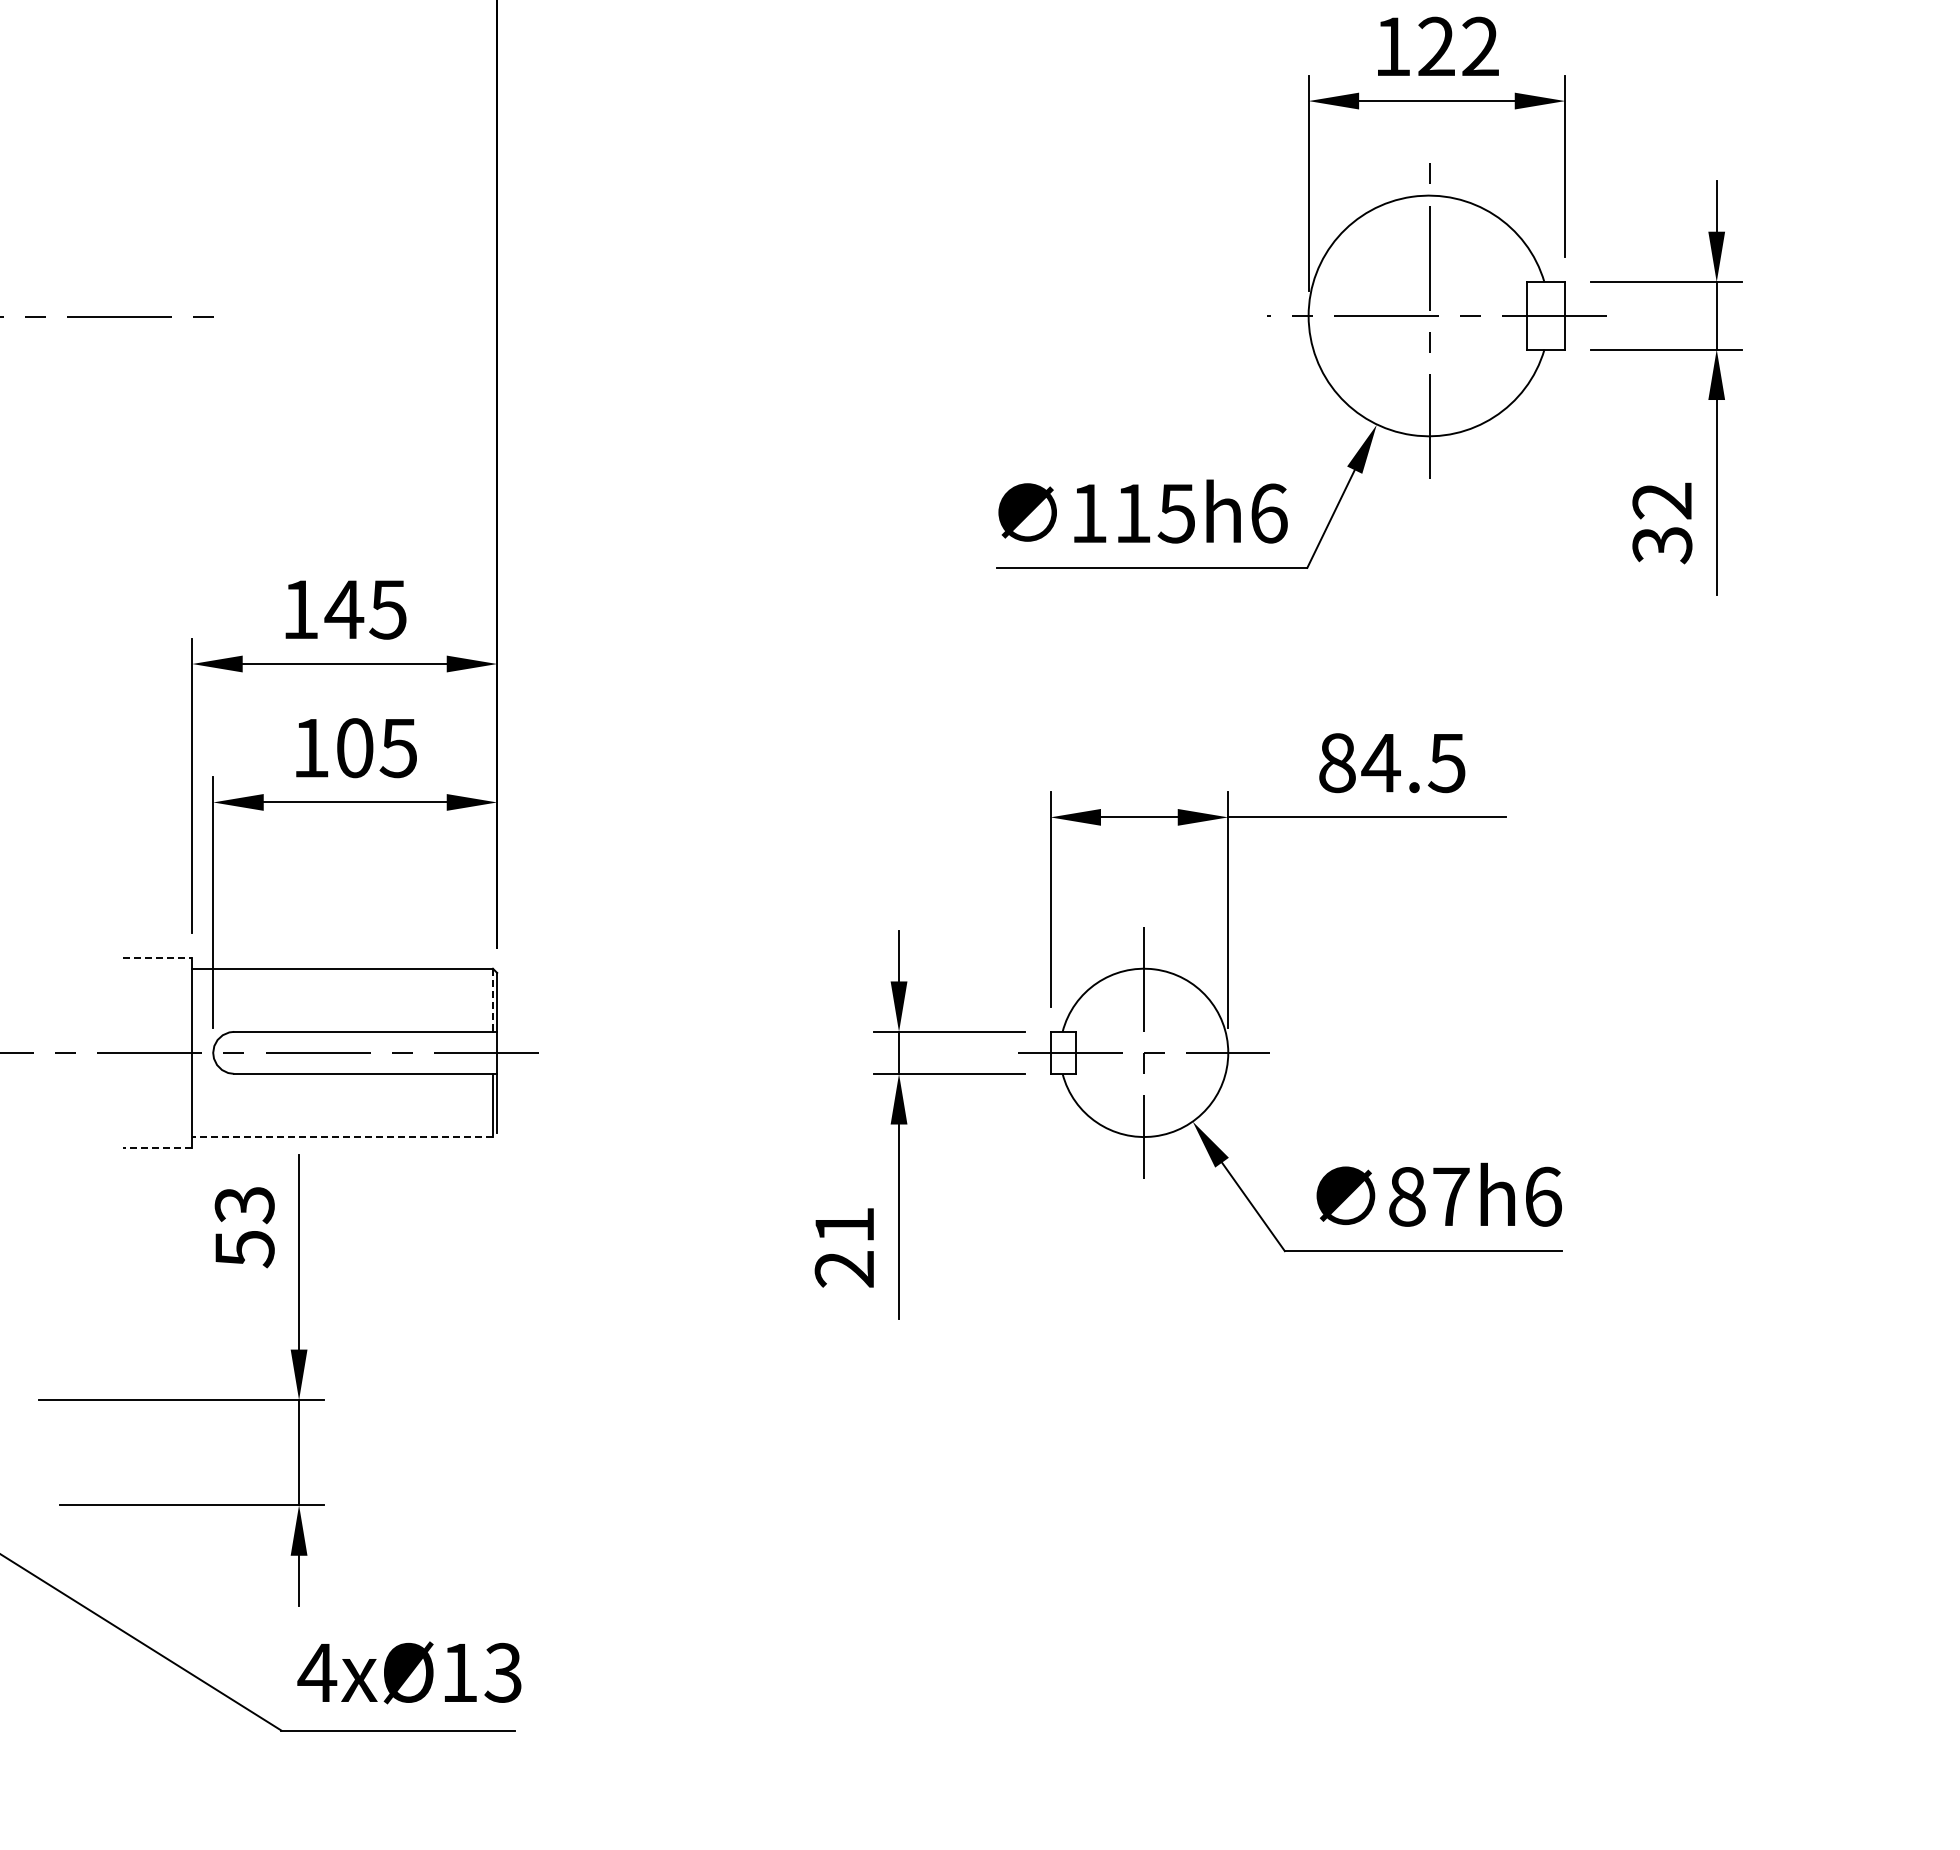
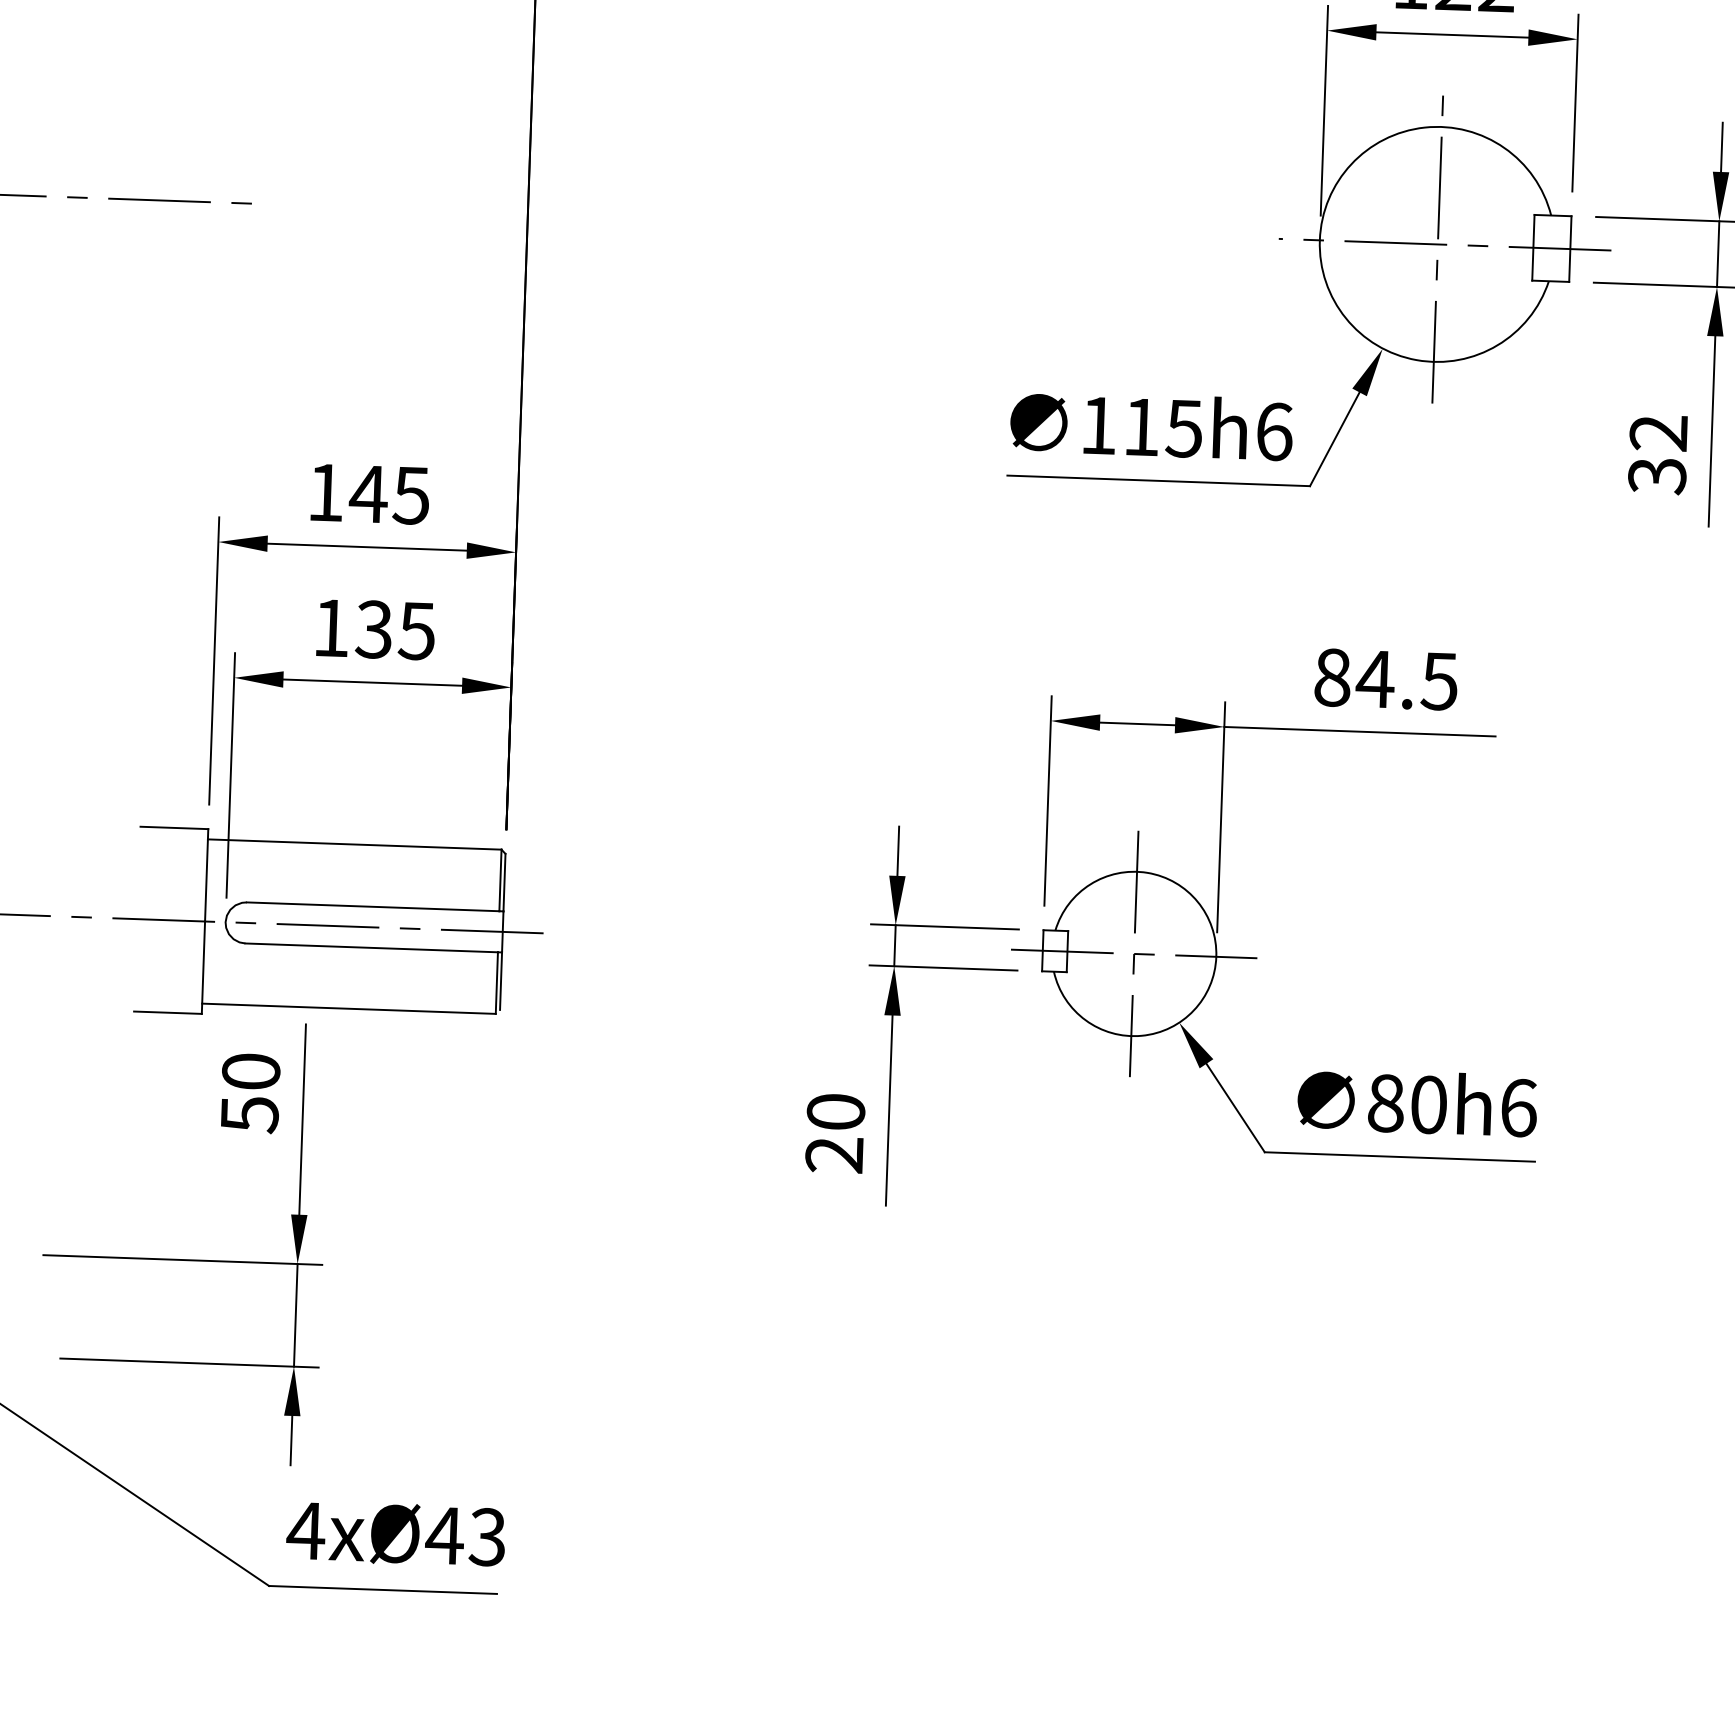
text: (354, 748) -> (373, 629), 105 -> 135
line: (157, 958) -> (174, 828), dashed -> solid
line: (492, 1000) -> (499, 880), dashed -> solid
line: (342, 1137) -> (348, 1009), dashed -> solid
line: (157, 1147) -> (168, 1012), dashed -> solid
text: (1451, 1196) -> (1429, 1104), 87h6 -> 80h6
text: (244, 1205) -> (250, 1072), 53 -> 50
text: (844, 1225) -> (835, 1112), 21 -> 20
text: (459, 1672) -> (444, 1535), 4xØ13 -> 4xØ43

